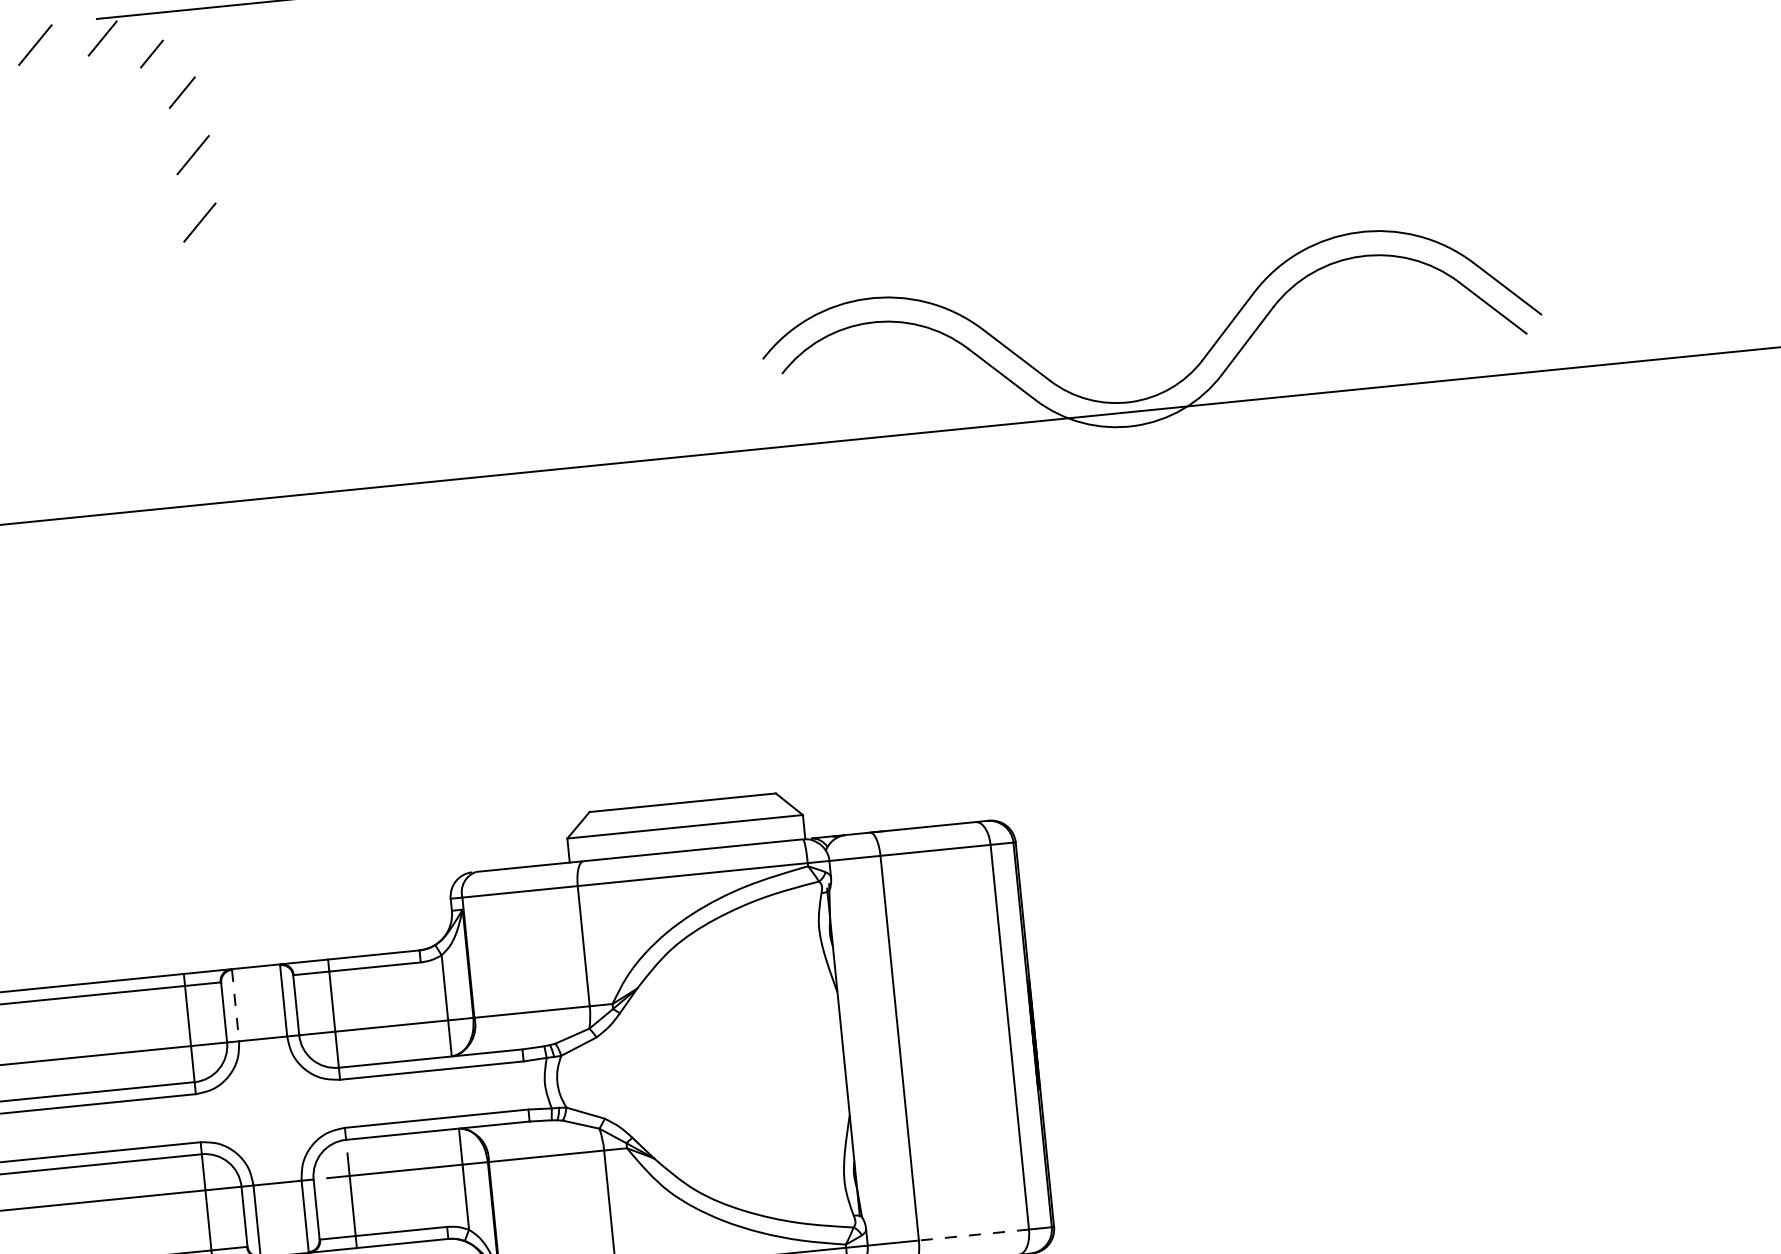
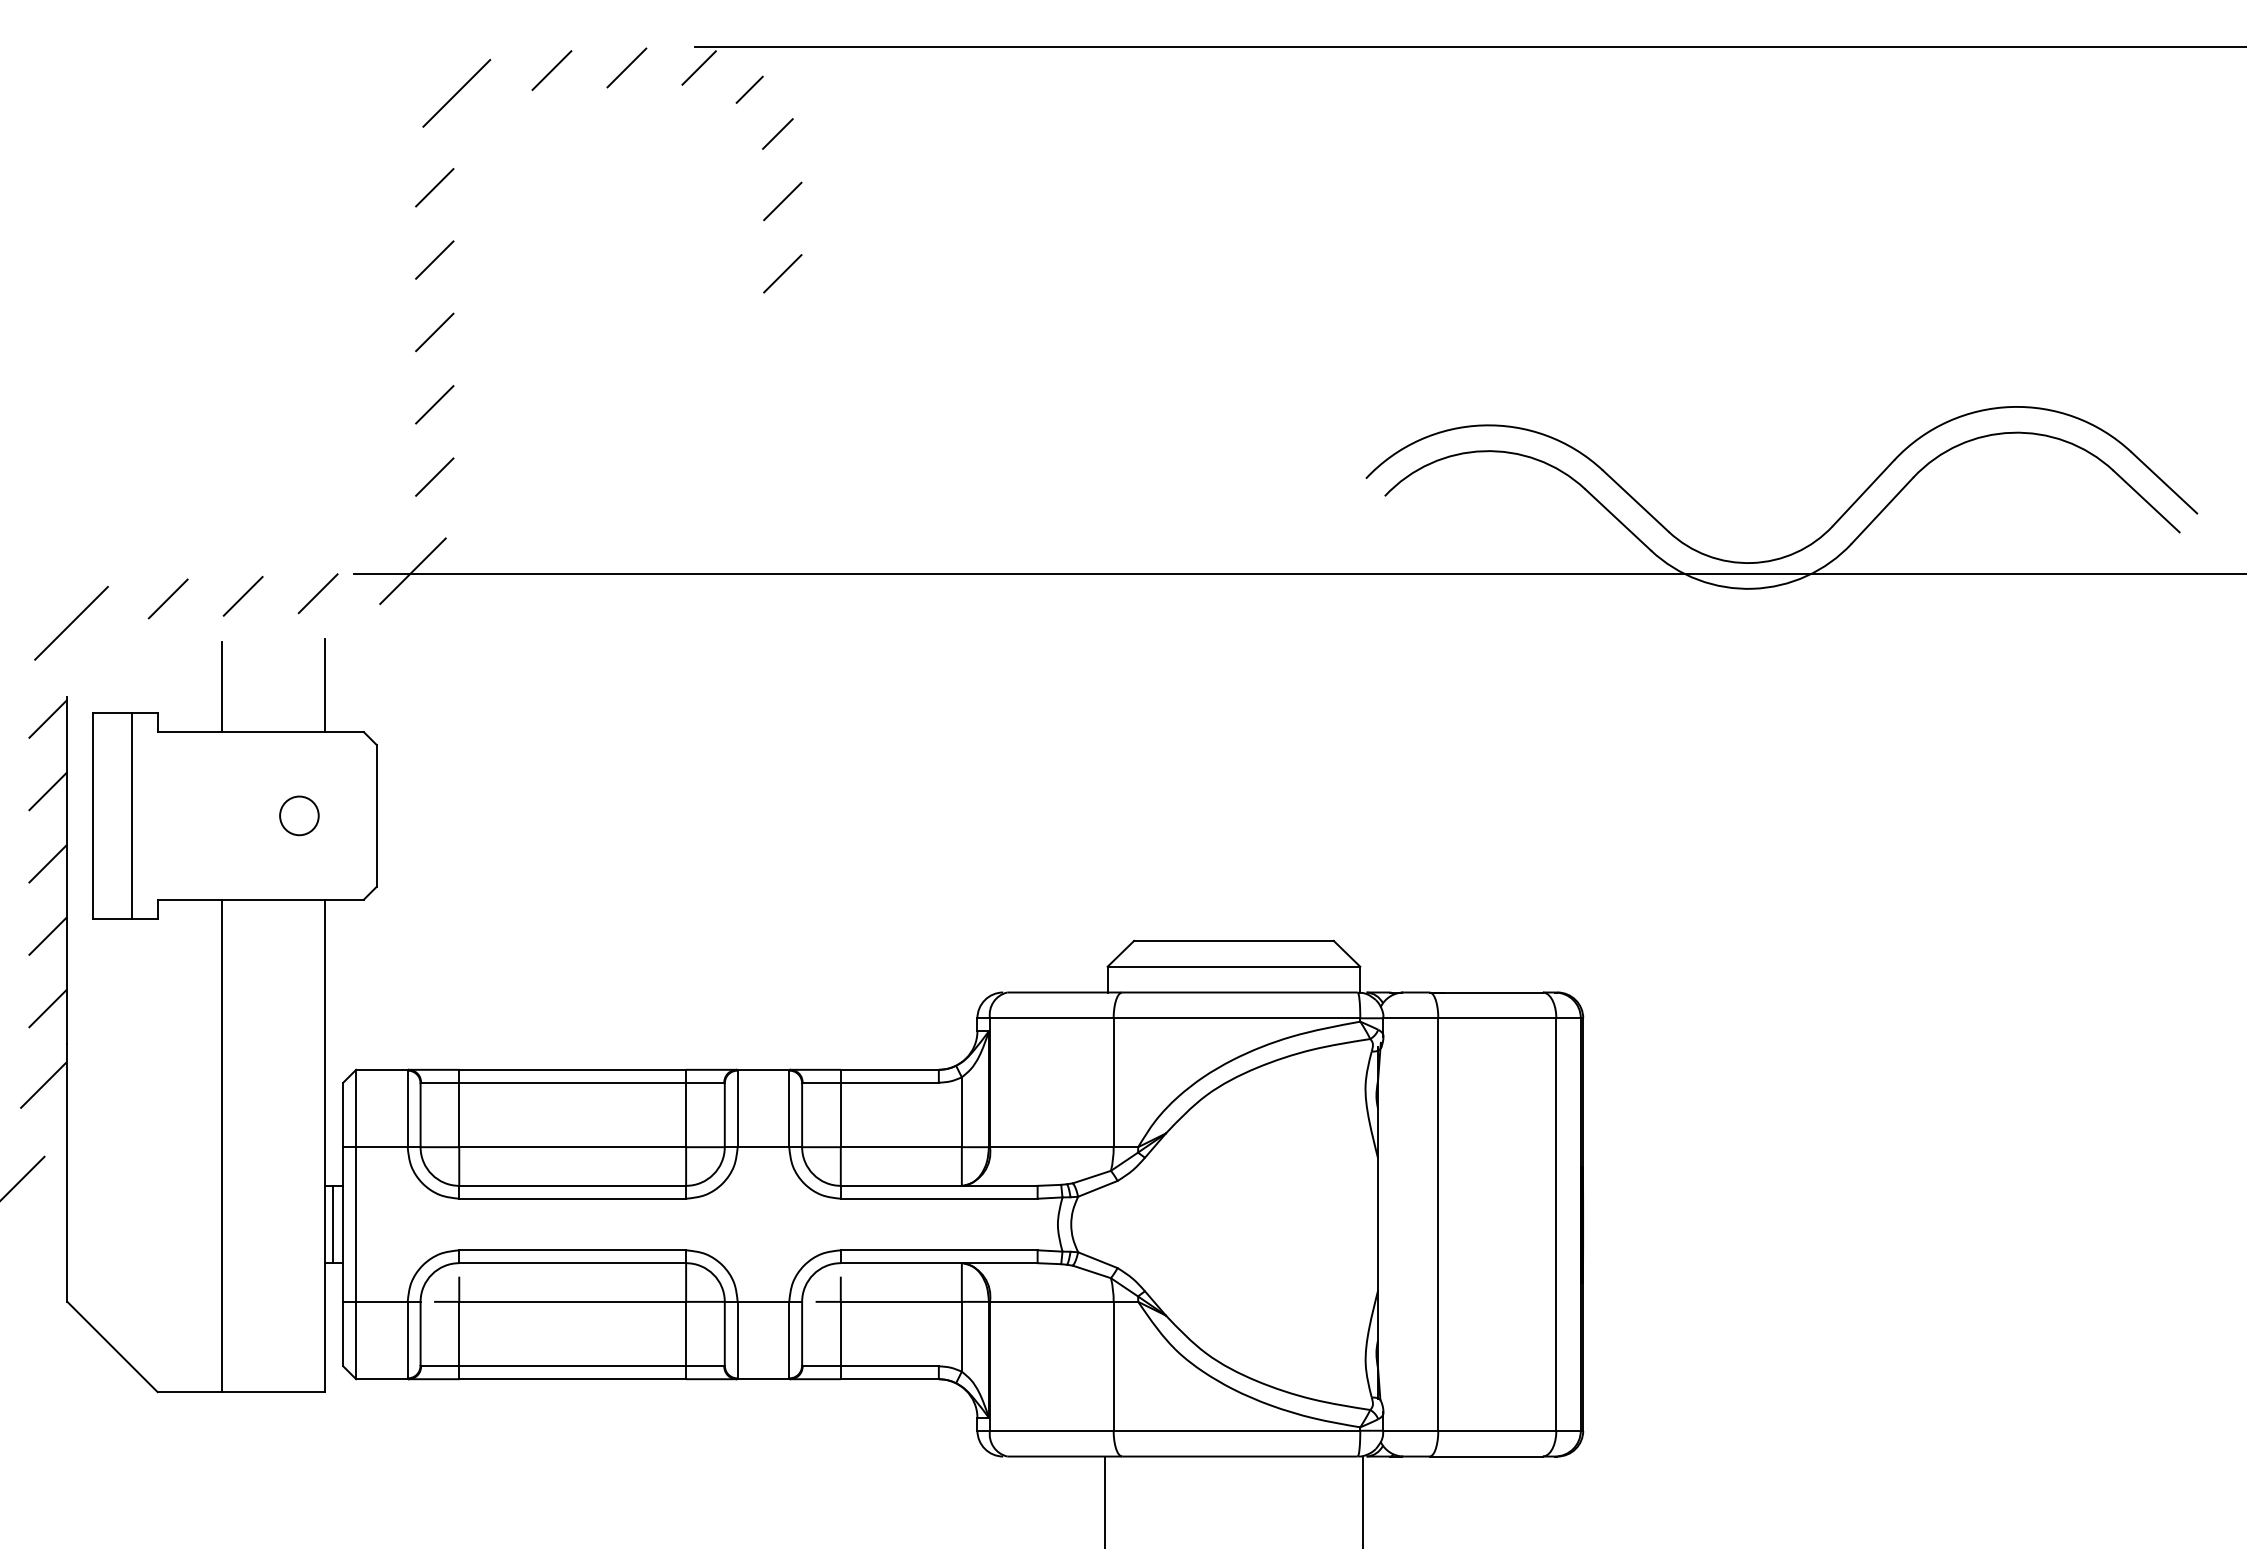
line: (235, 1006) -> (737, 1109), dashed -> solid
line: (973, 1234) -> (1496, 1430), dashed -> solid

